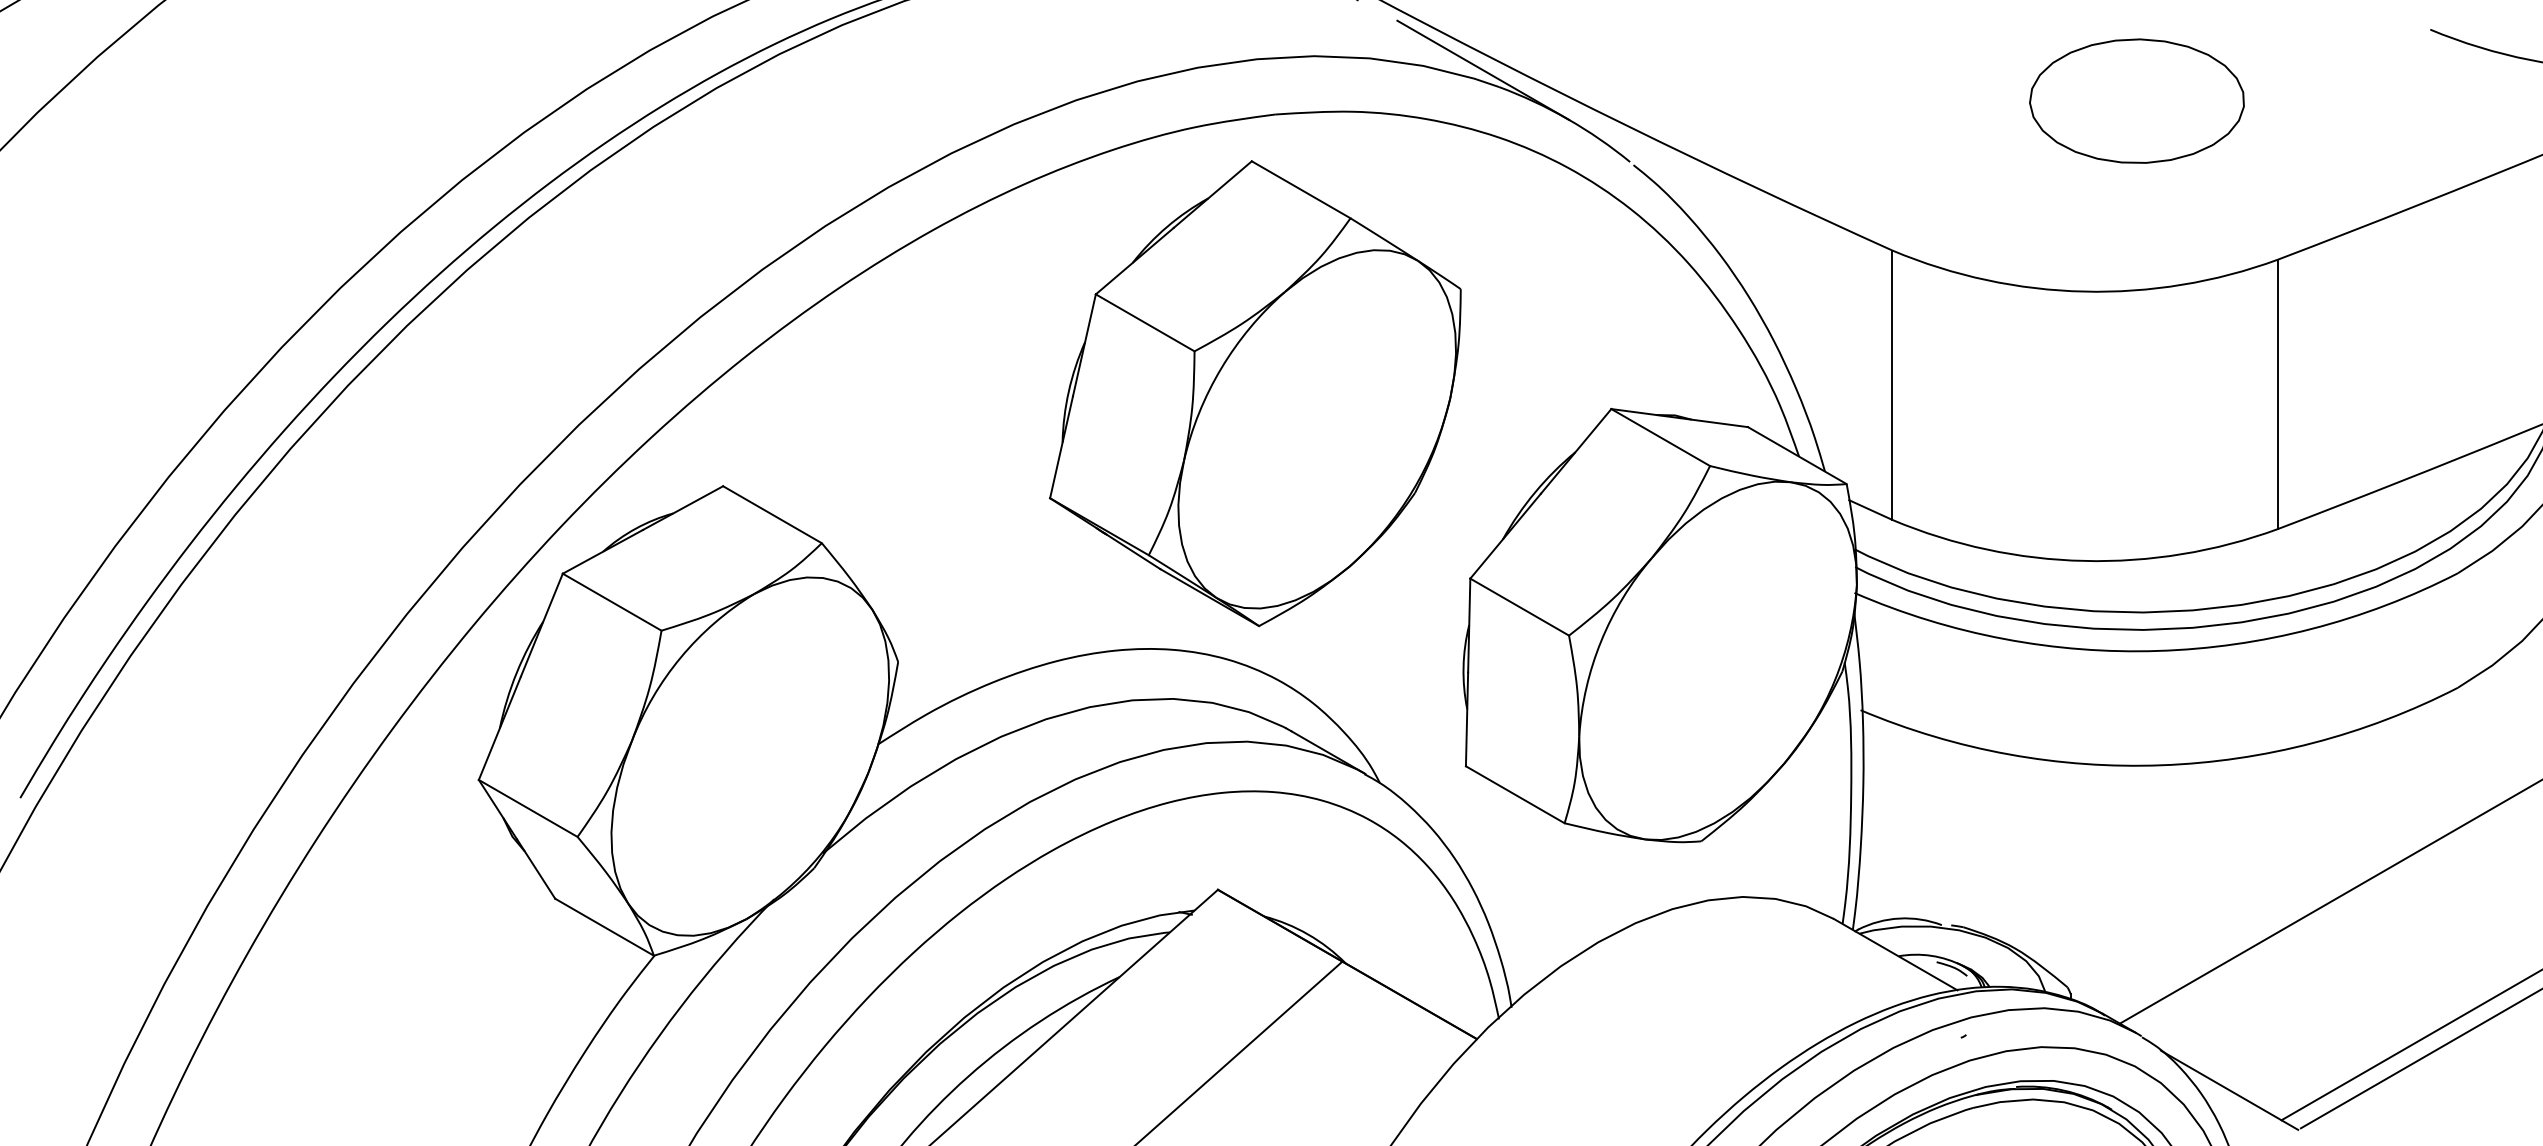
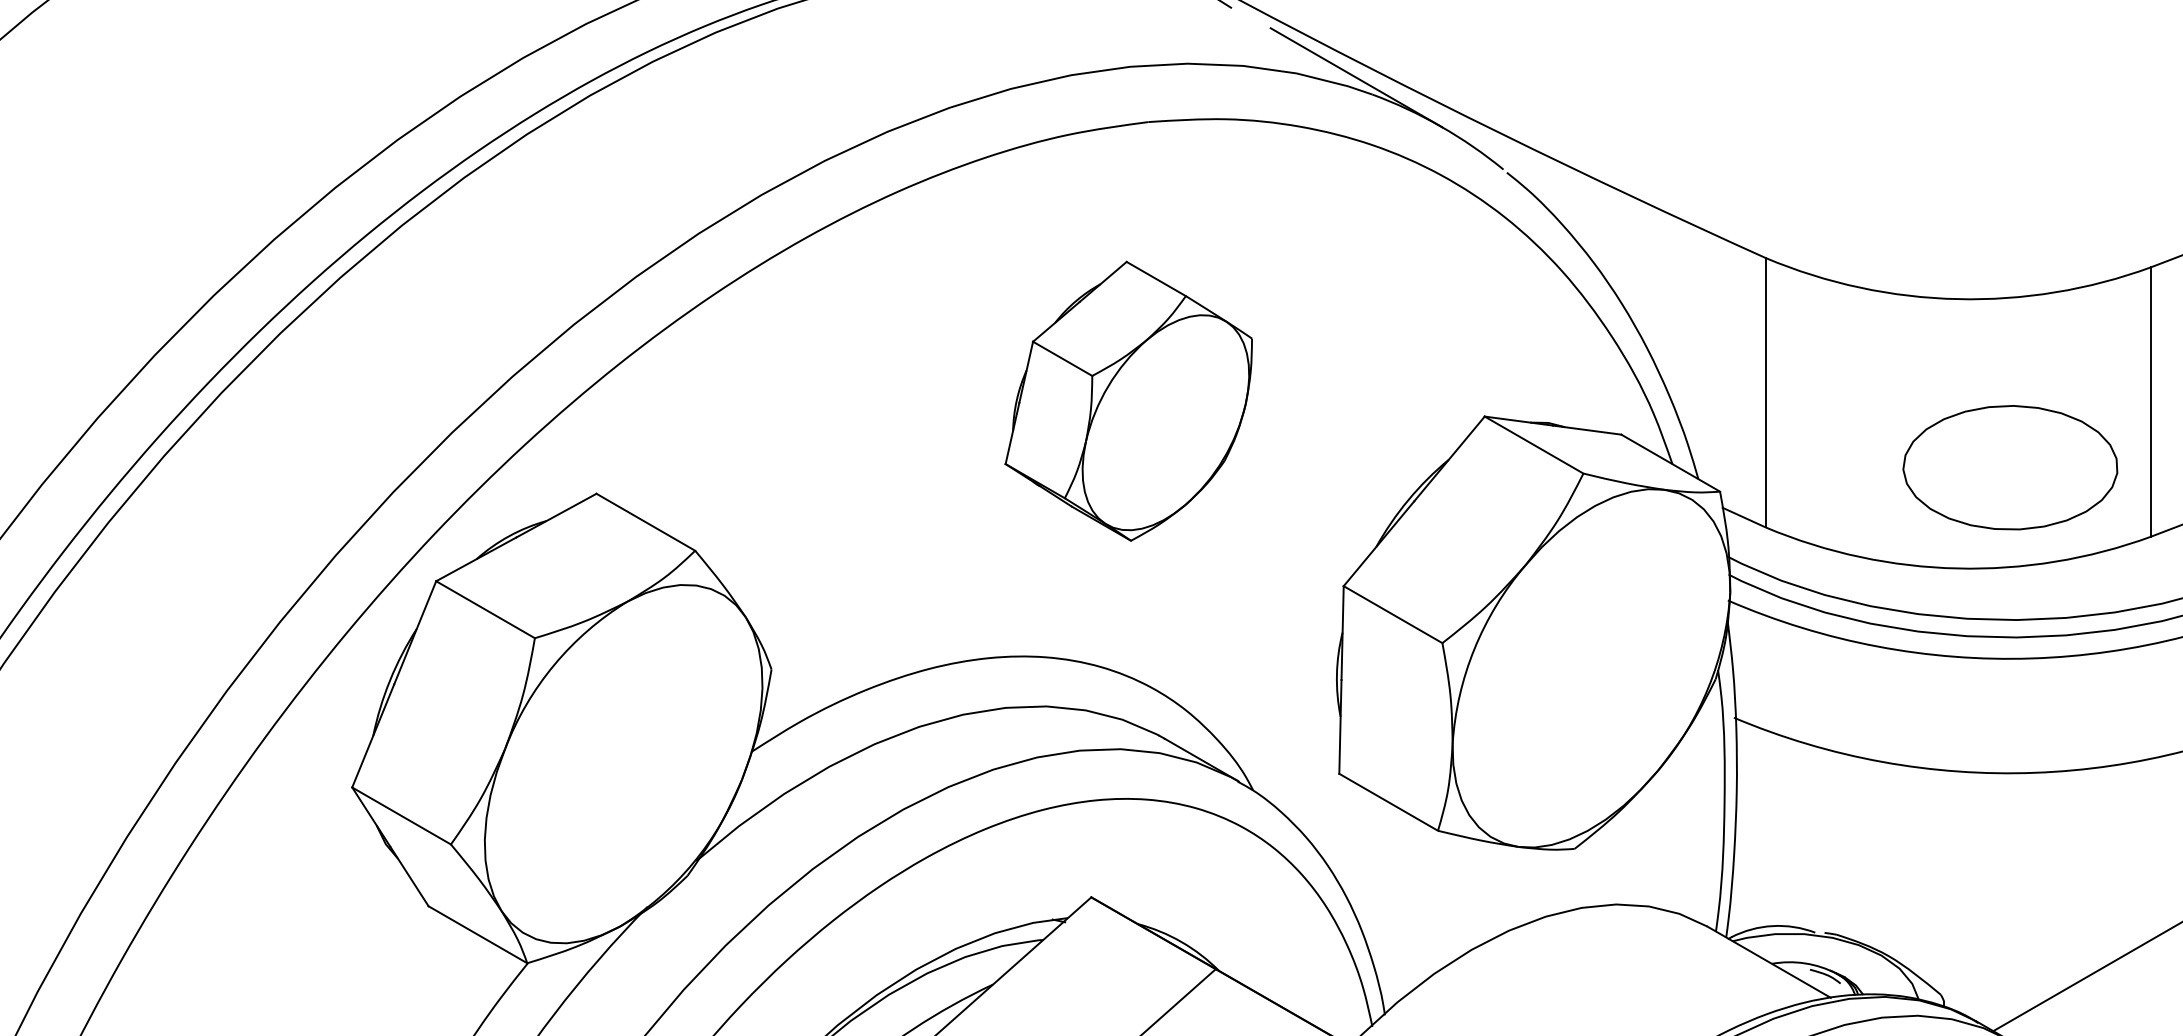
part: (2136, 100) -> (2009, 467), moved
part: (1255, 393) -> (1128, 401), size x0.6

